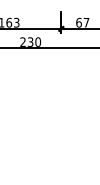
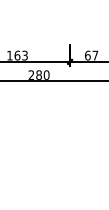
text: (30, 41) -> (38, 74), 230 -> 280

